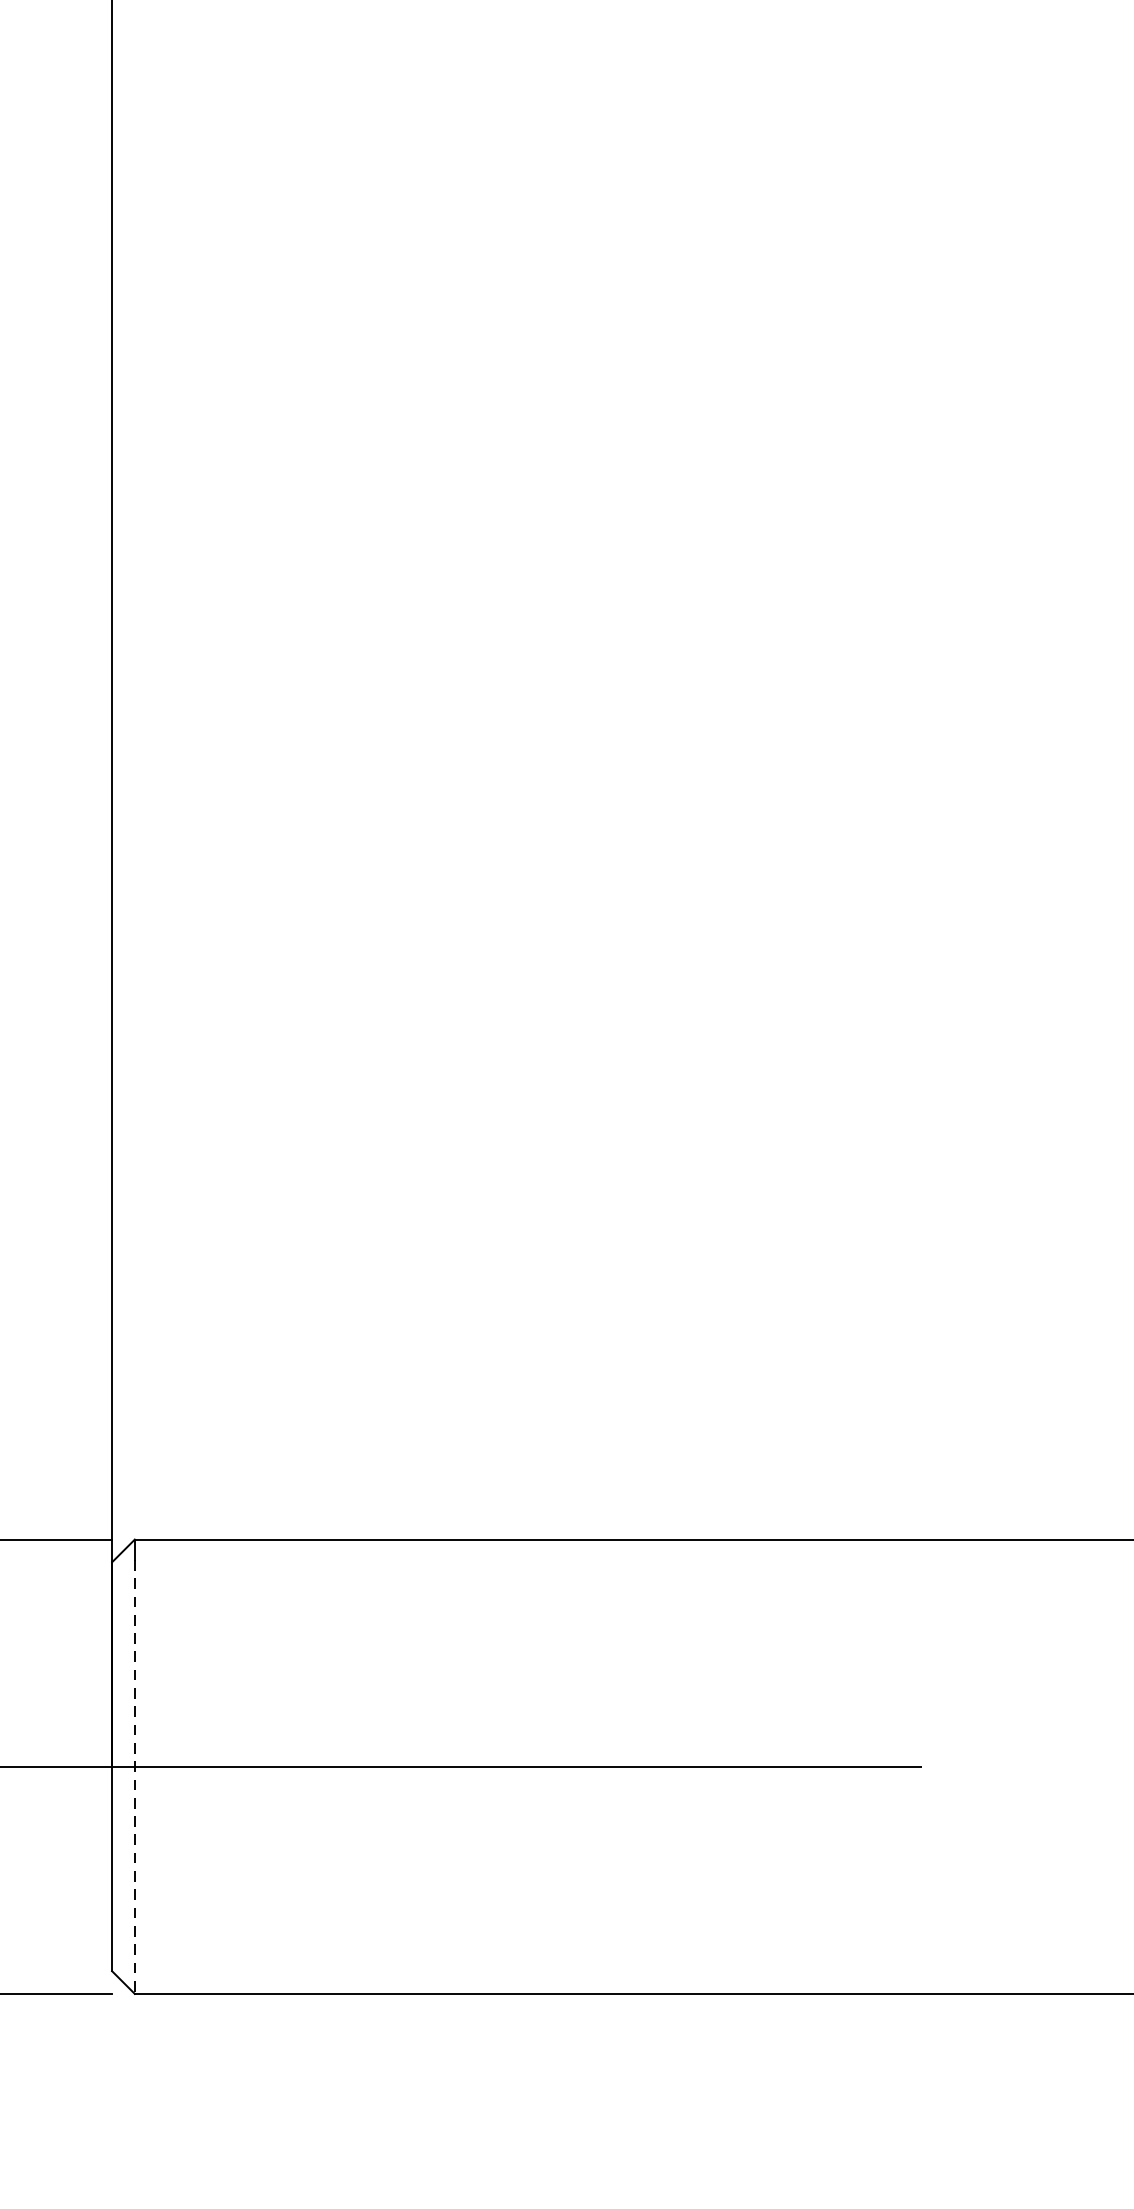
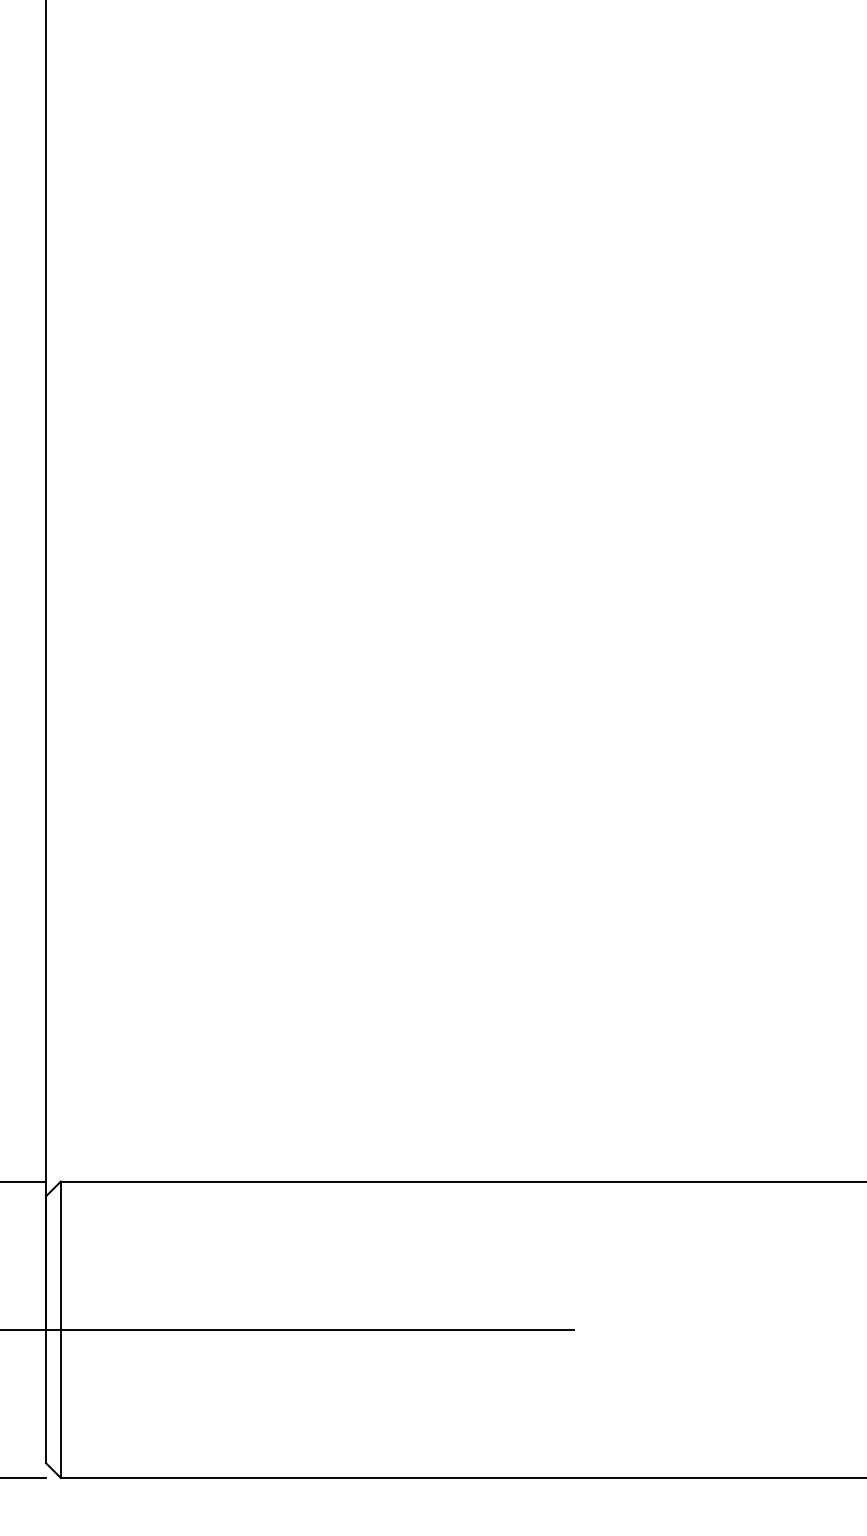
line: (134, 1777) -> (60, 1336), dashed -> solid

